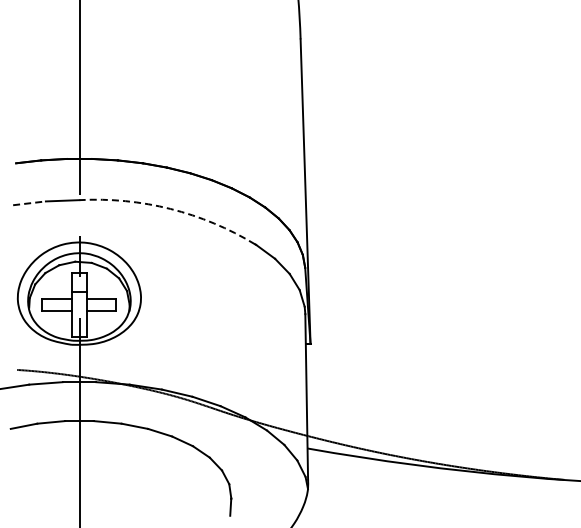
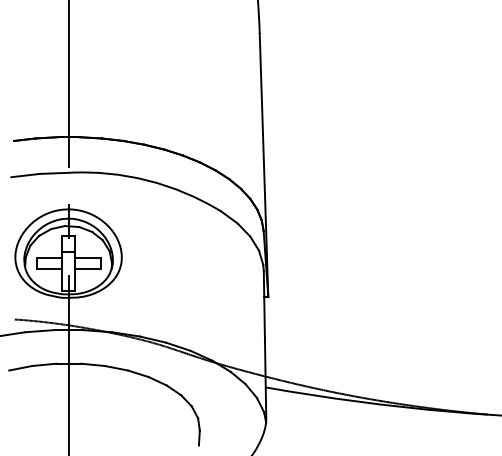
line: (30, 203) -> (26, 175), dashed -> solid
arc: (170, 208) -> (147, 180), dashed -> solid

